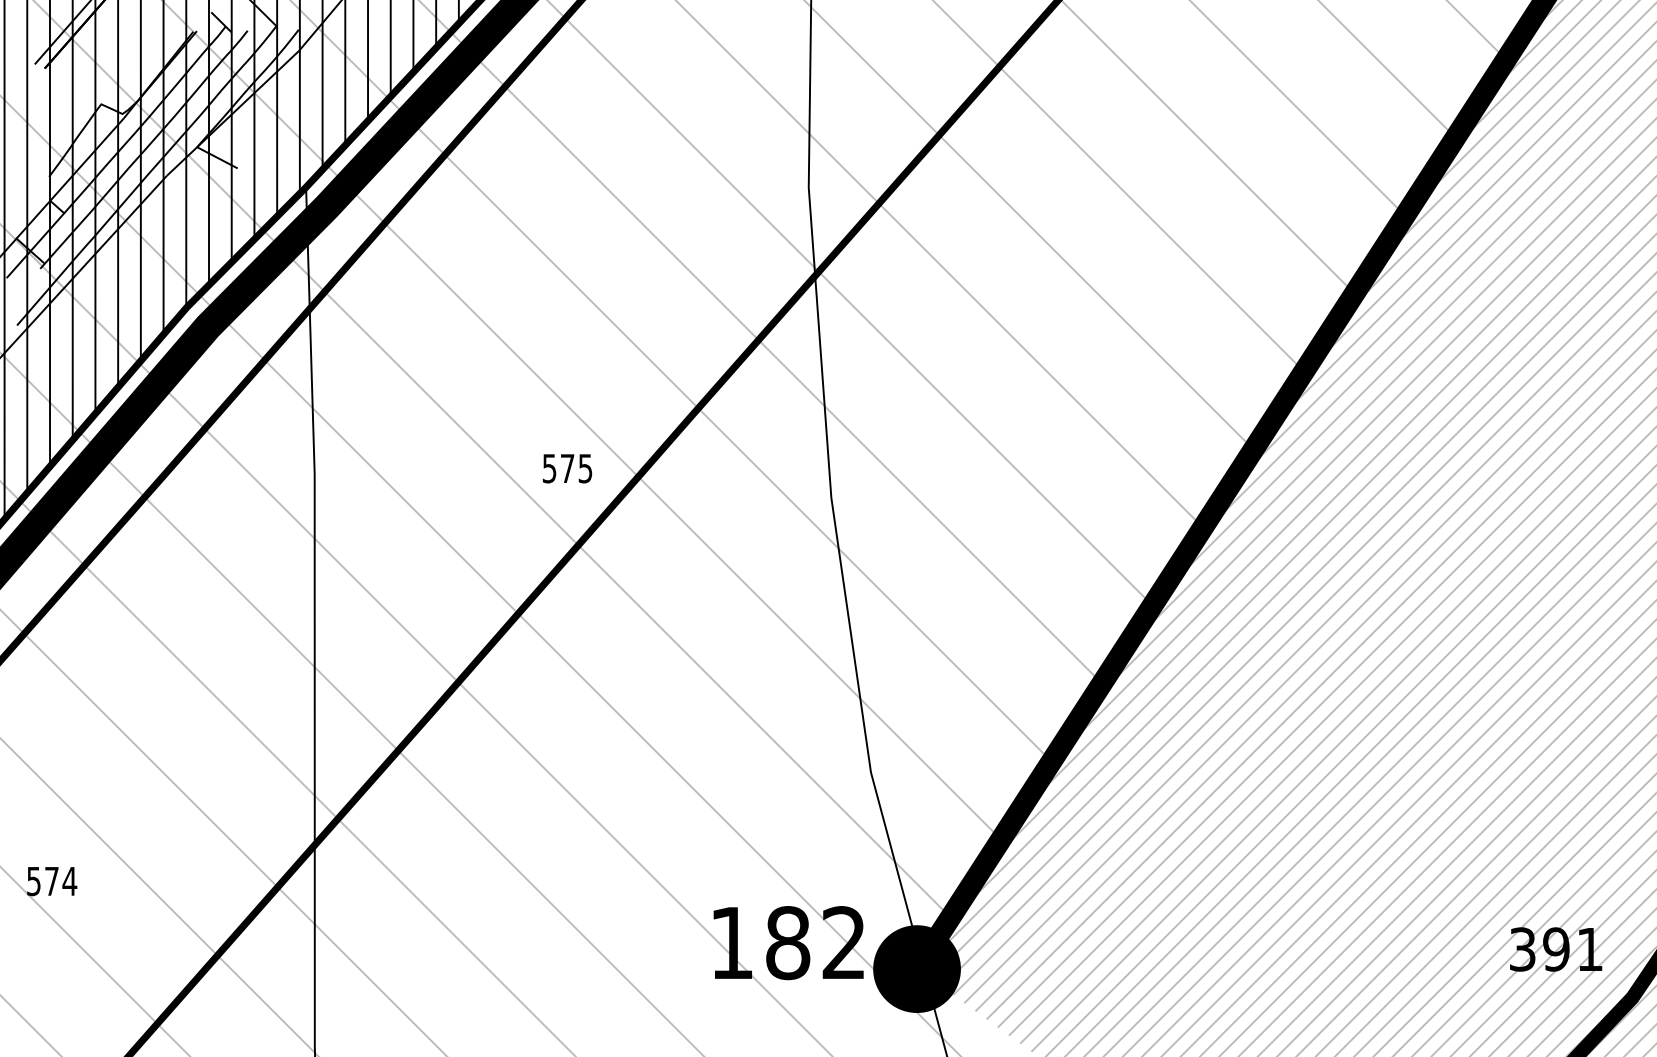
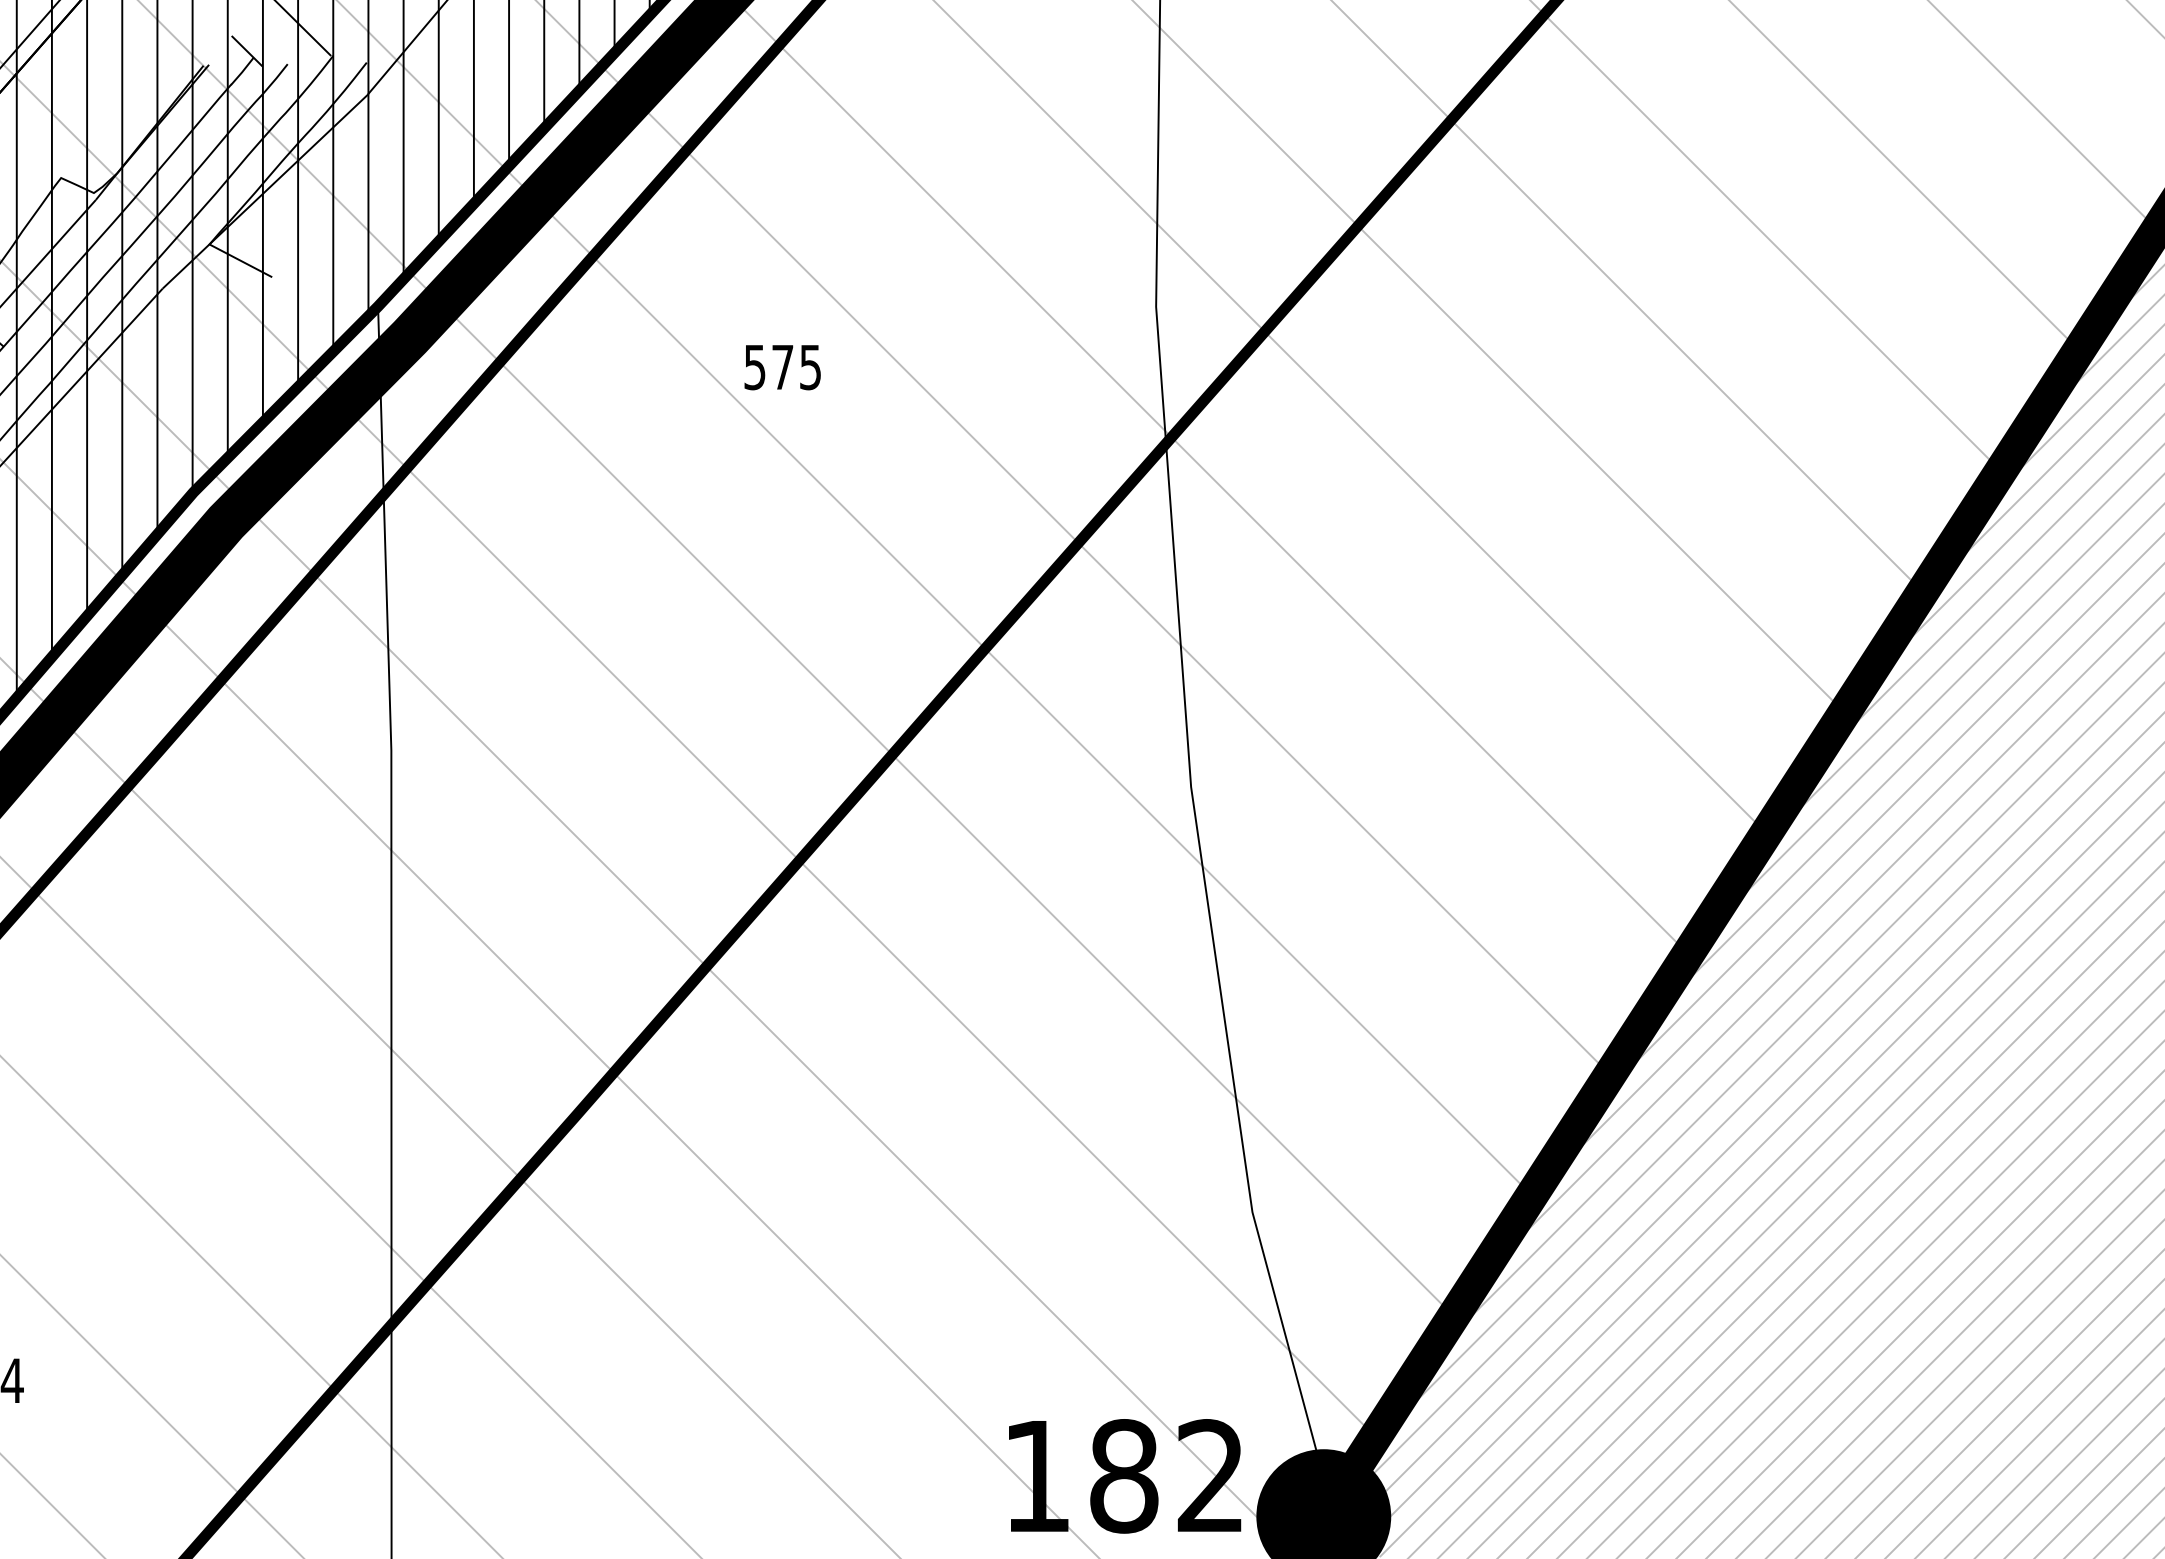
text: (567, 468) -> (782, 367), moved

